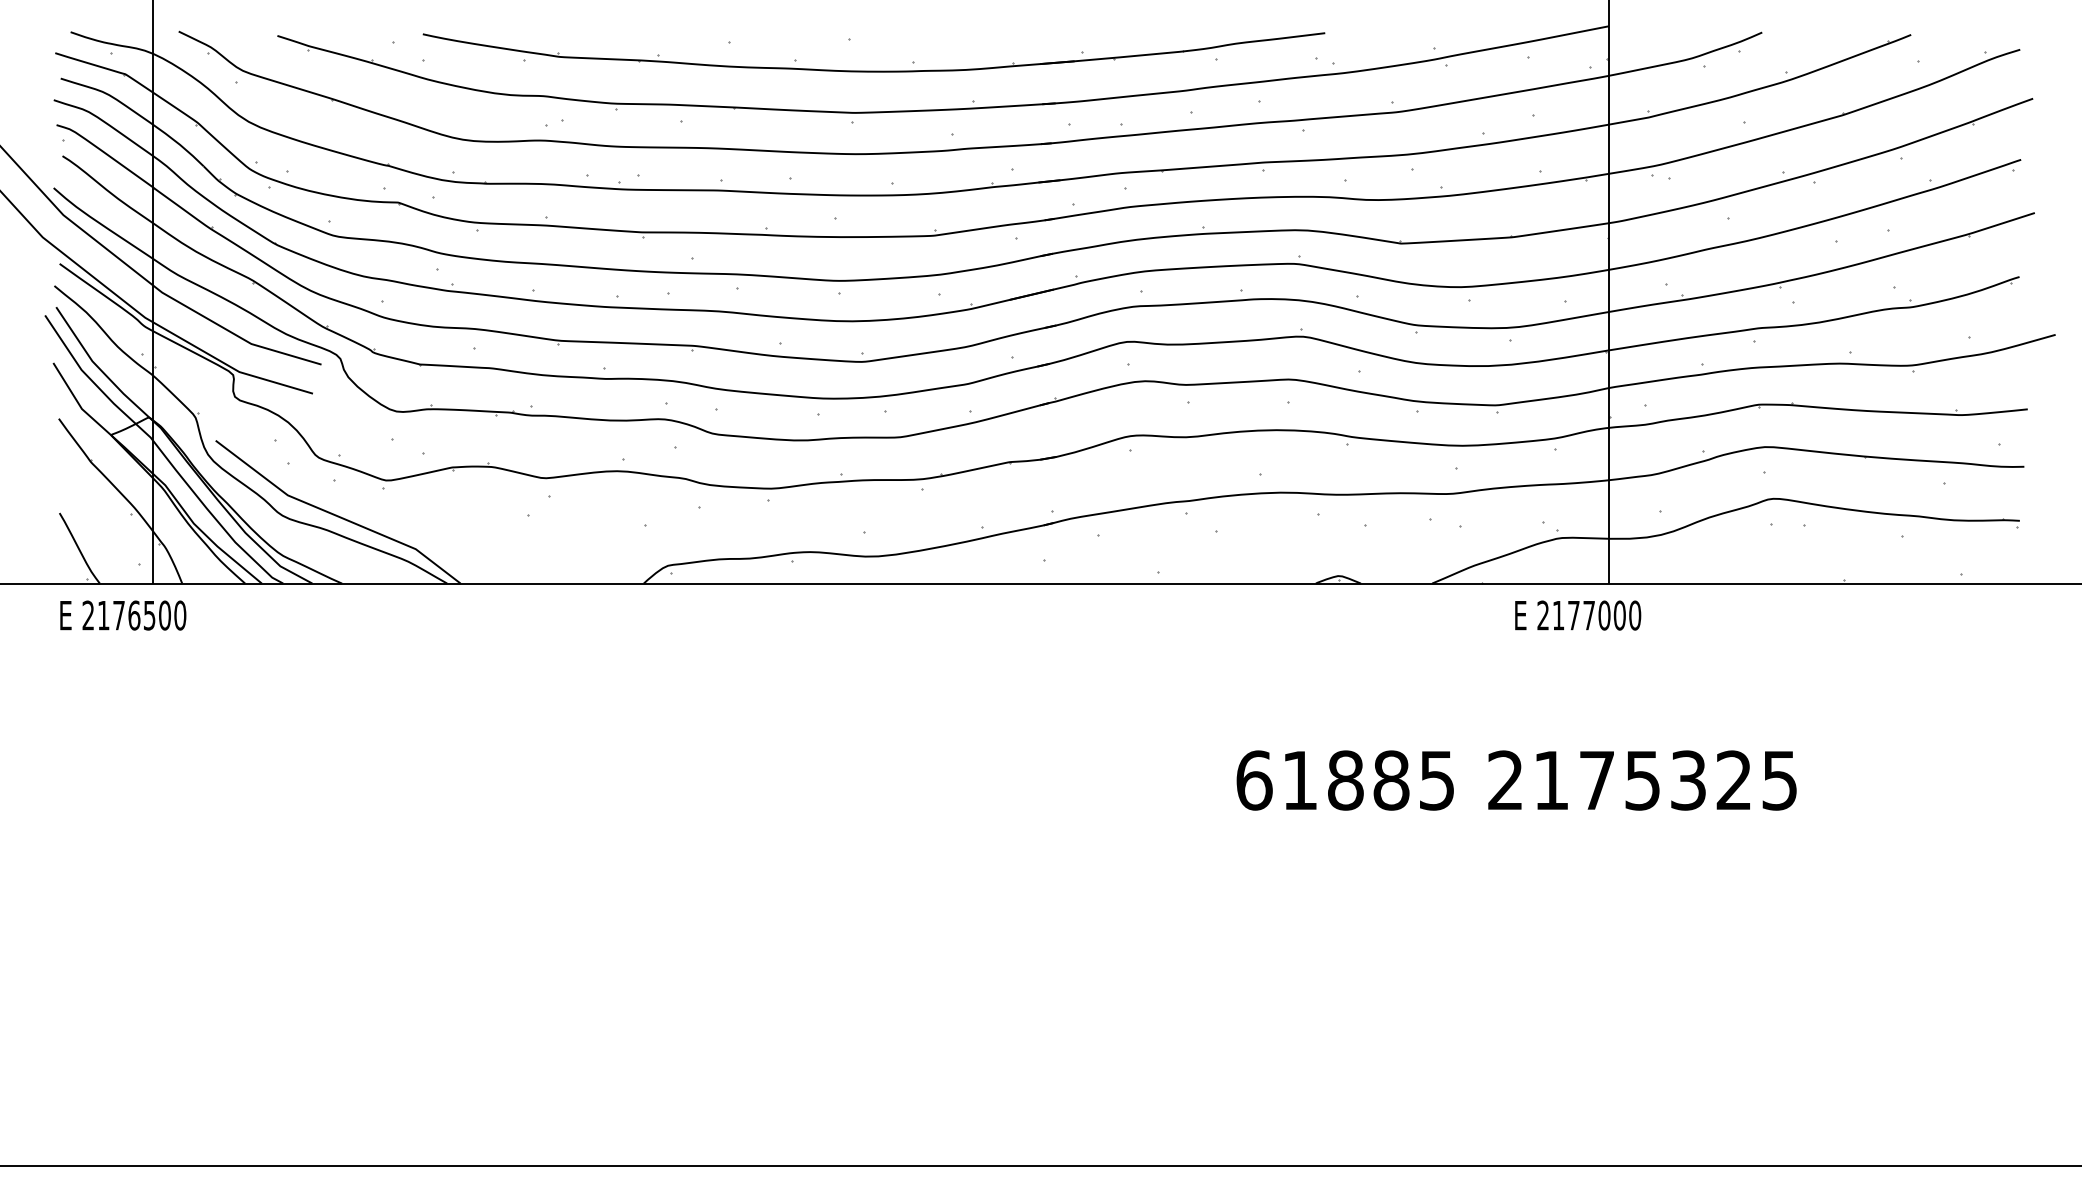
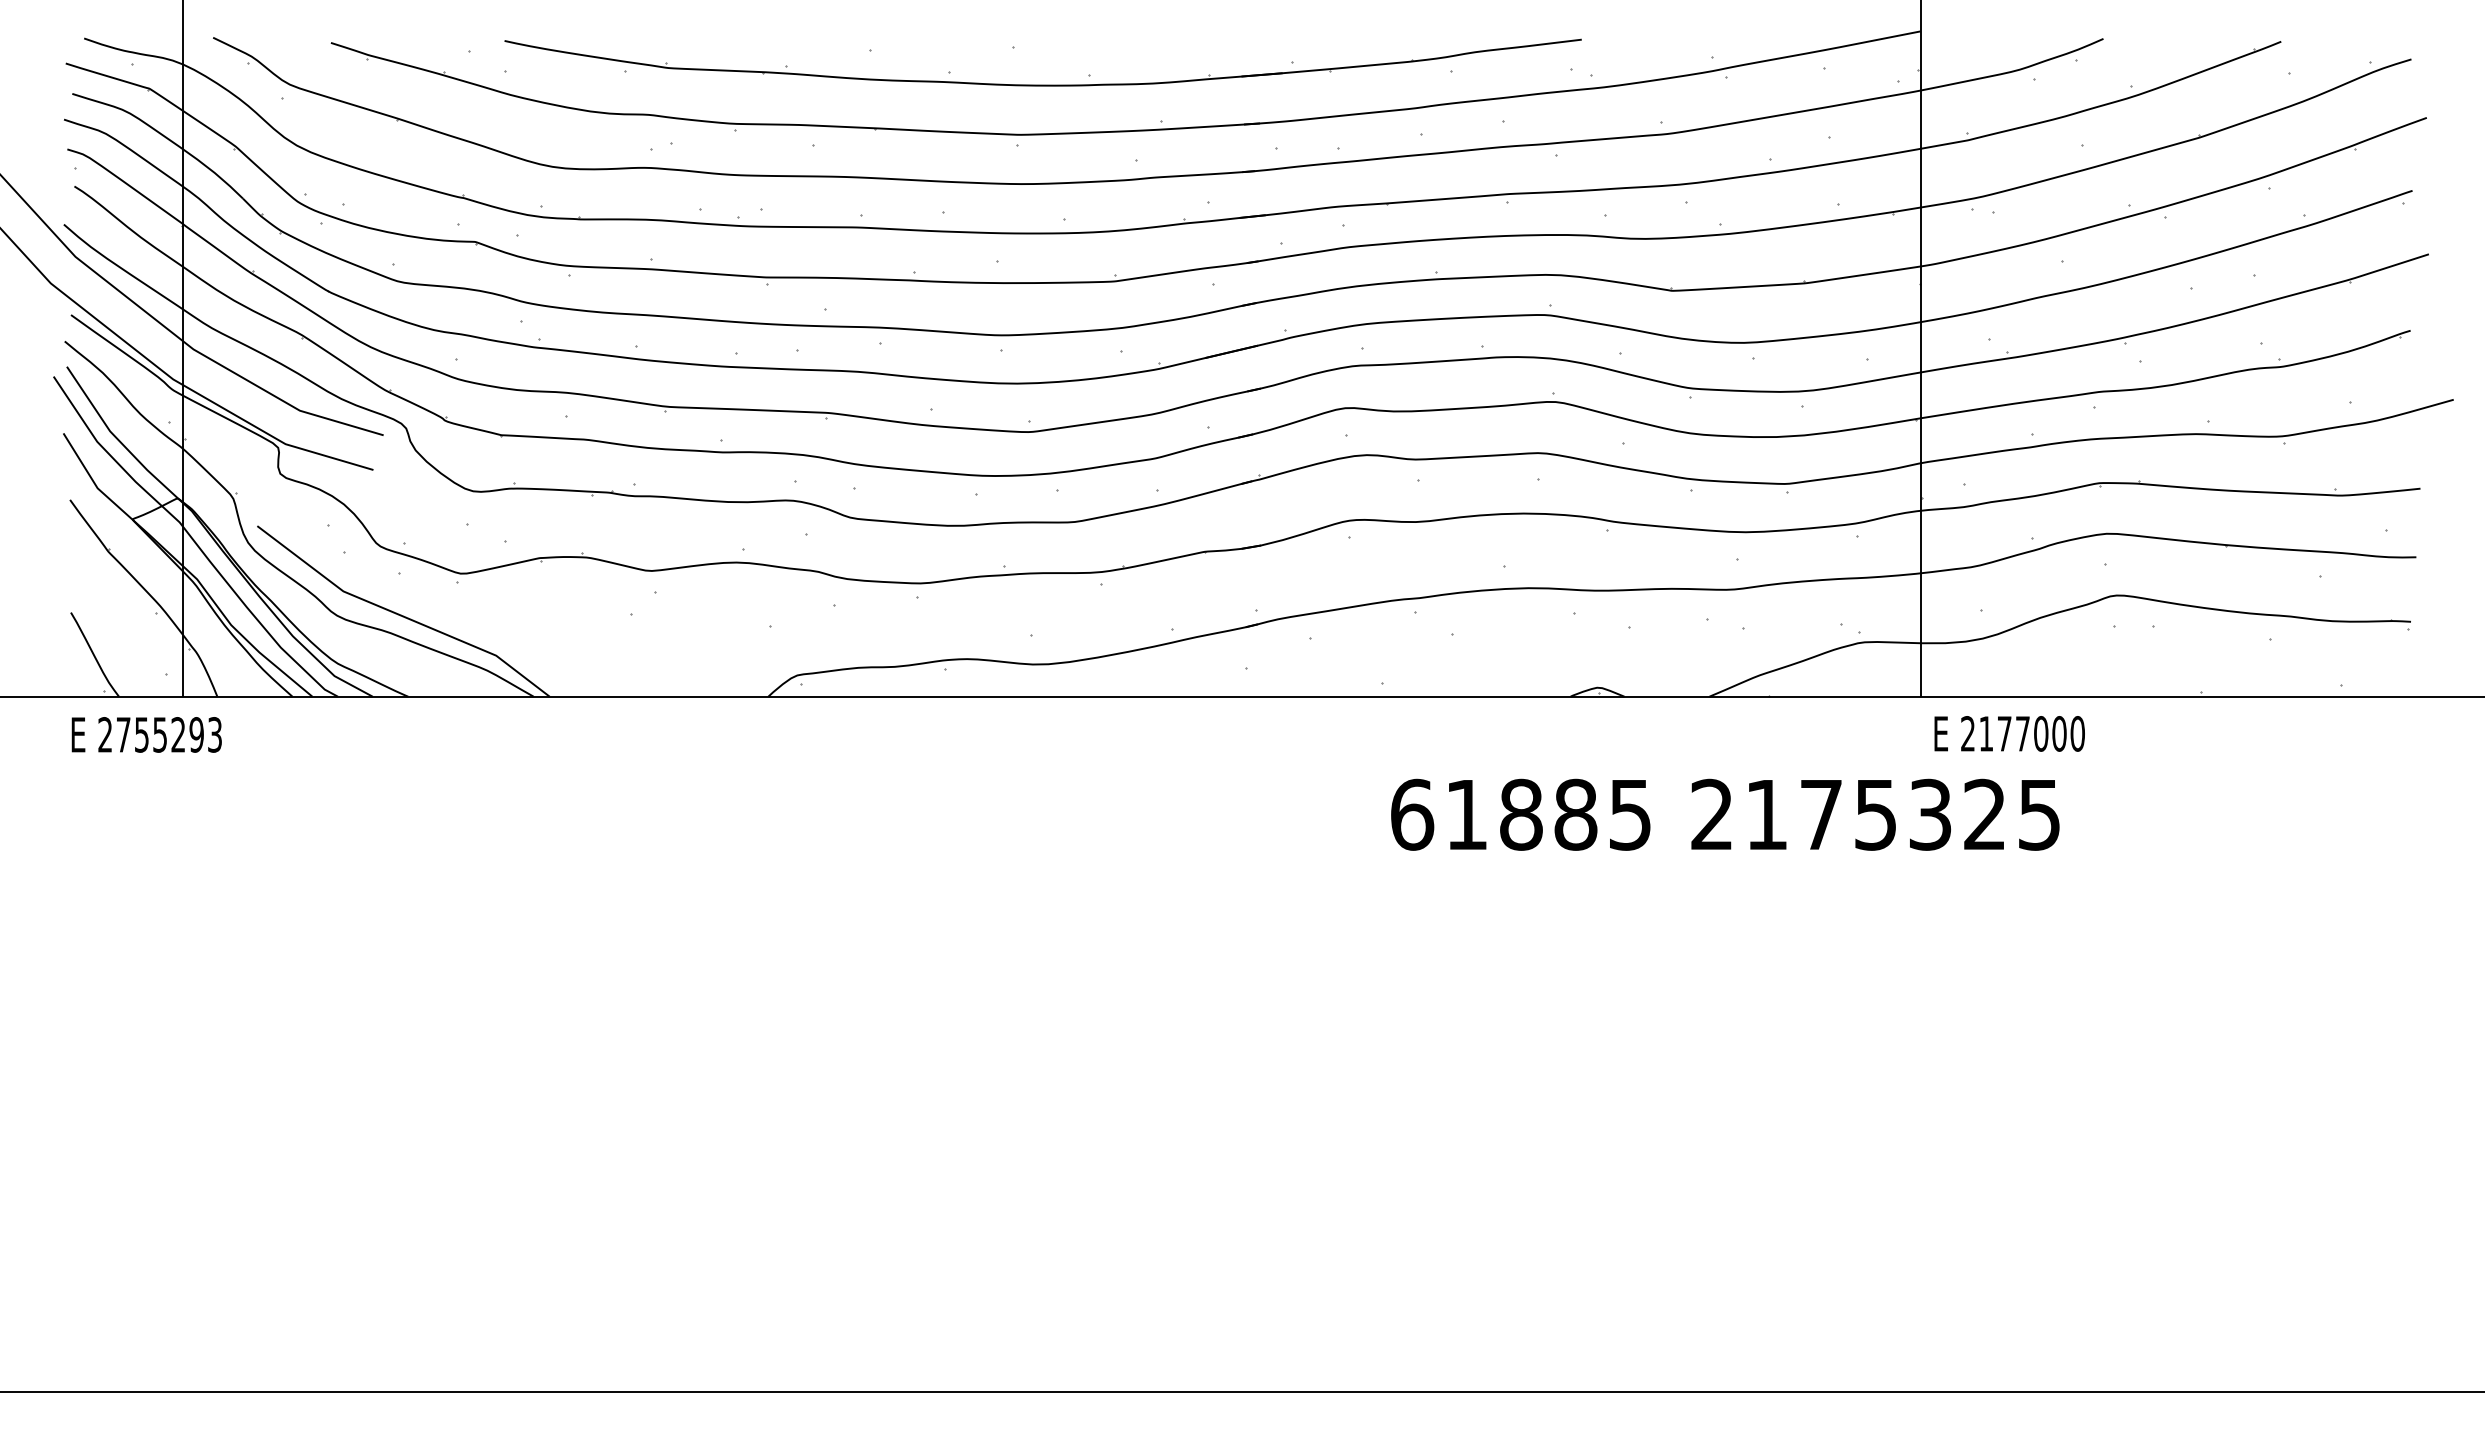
text: (142, 615) -> (169, 734), 2176500 -> 2755293
text: (1577, 615) -> (2009, 733), moved
text: (1516, 780) -> (1725, 814), moved

